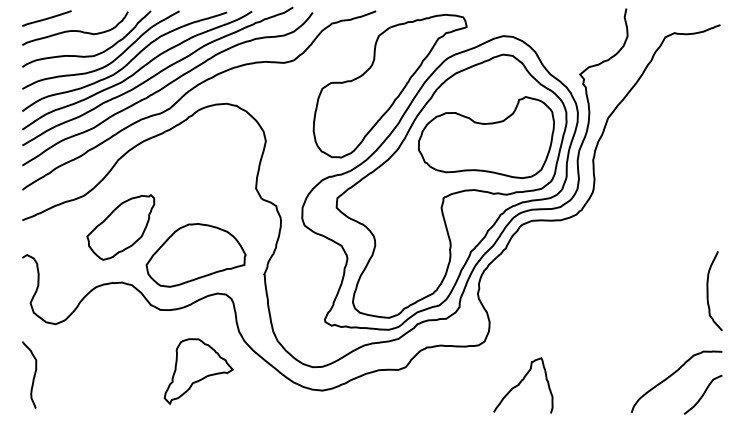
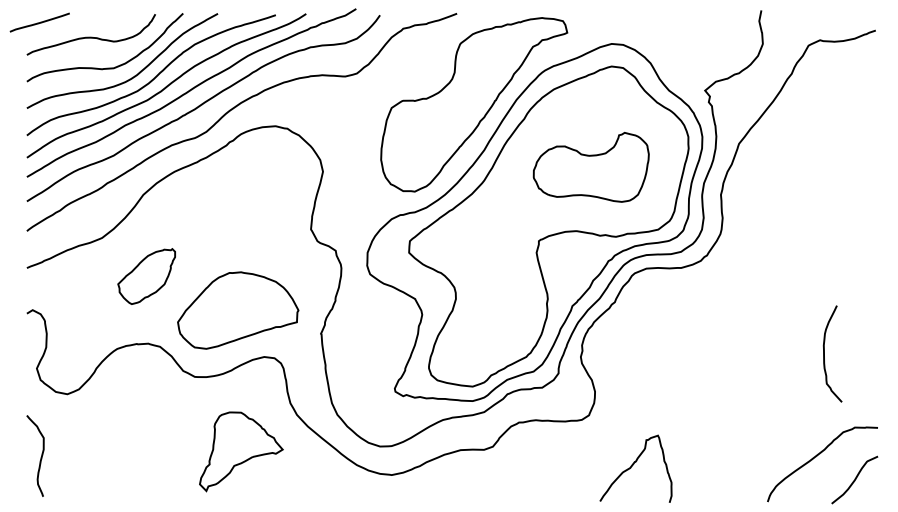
line: (46, 18) -> (39, 22), moved
part: (486, 137) -> (591, 167), size x0.7
part: (120, 227) -> (146, 276), size x0.7
curve: (707, 290) -> (824, 353), moved

